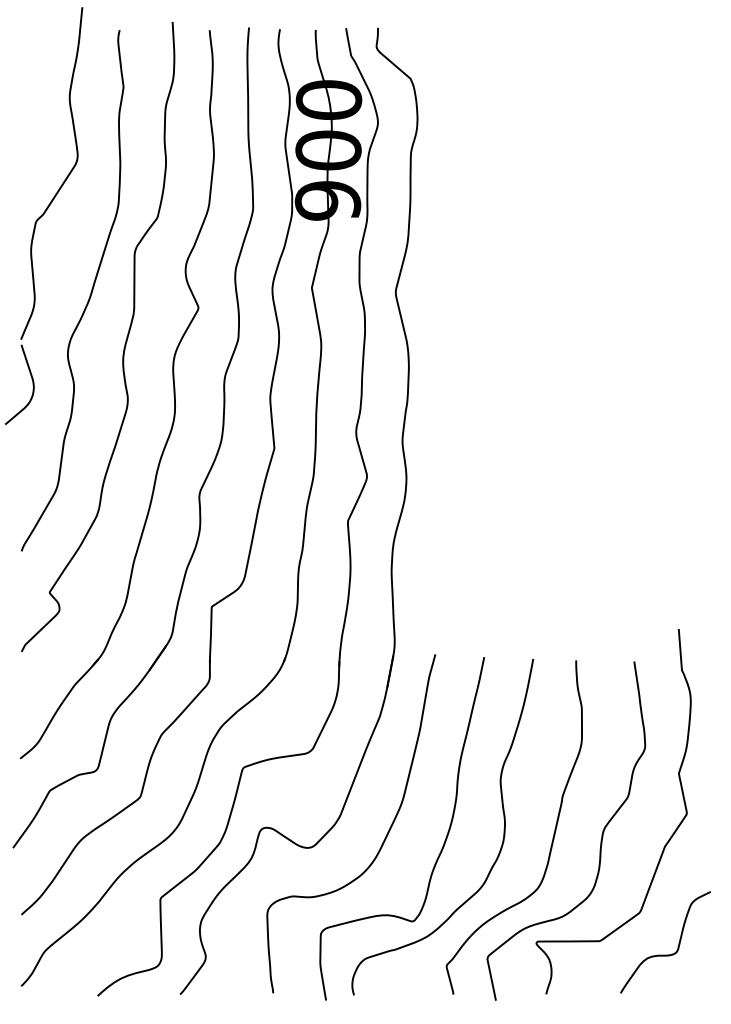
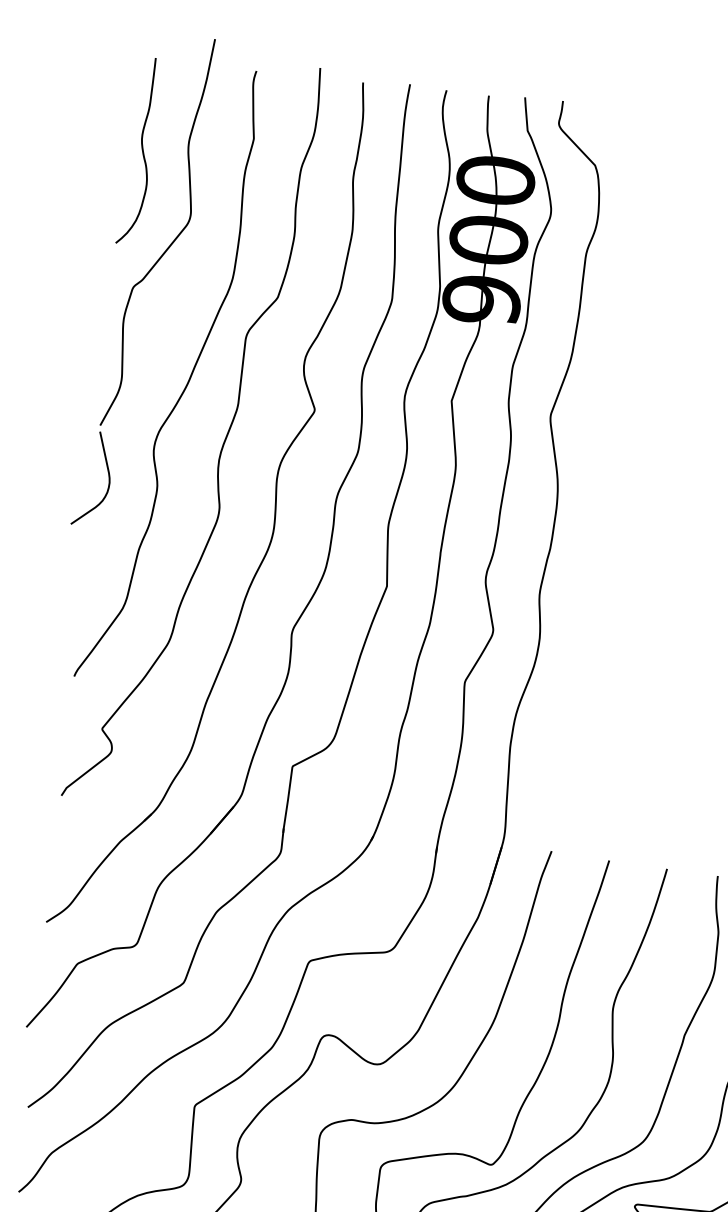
curve: (30, 105) -> (141, 149), added

